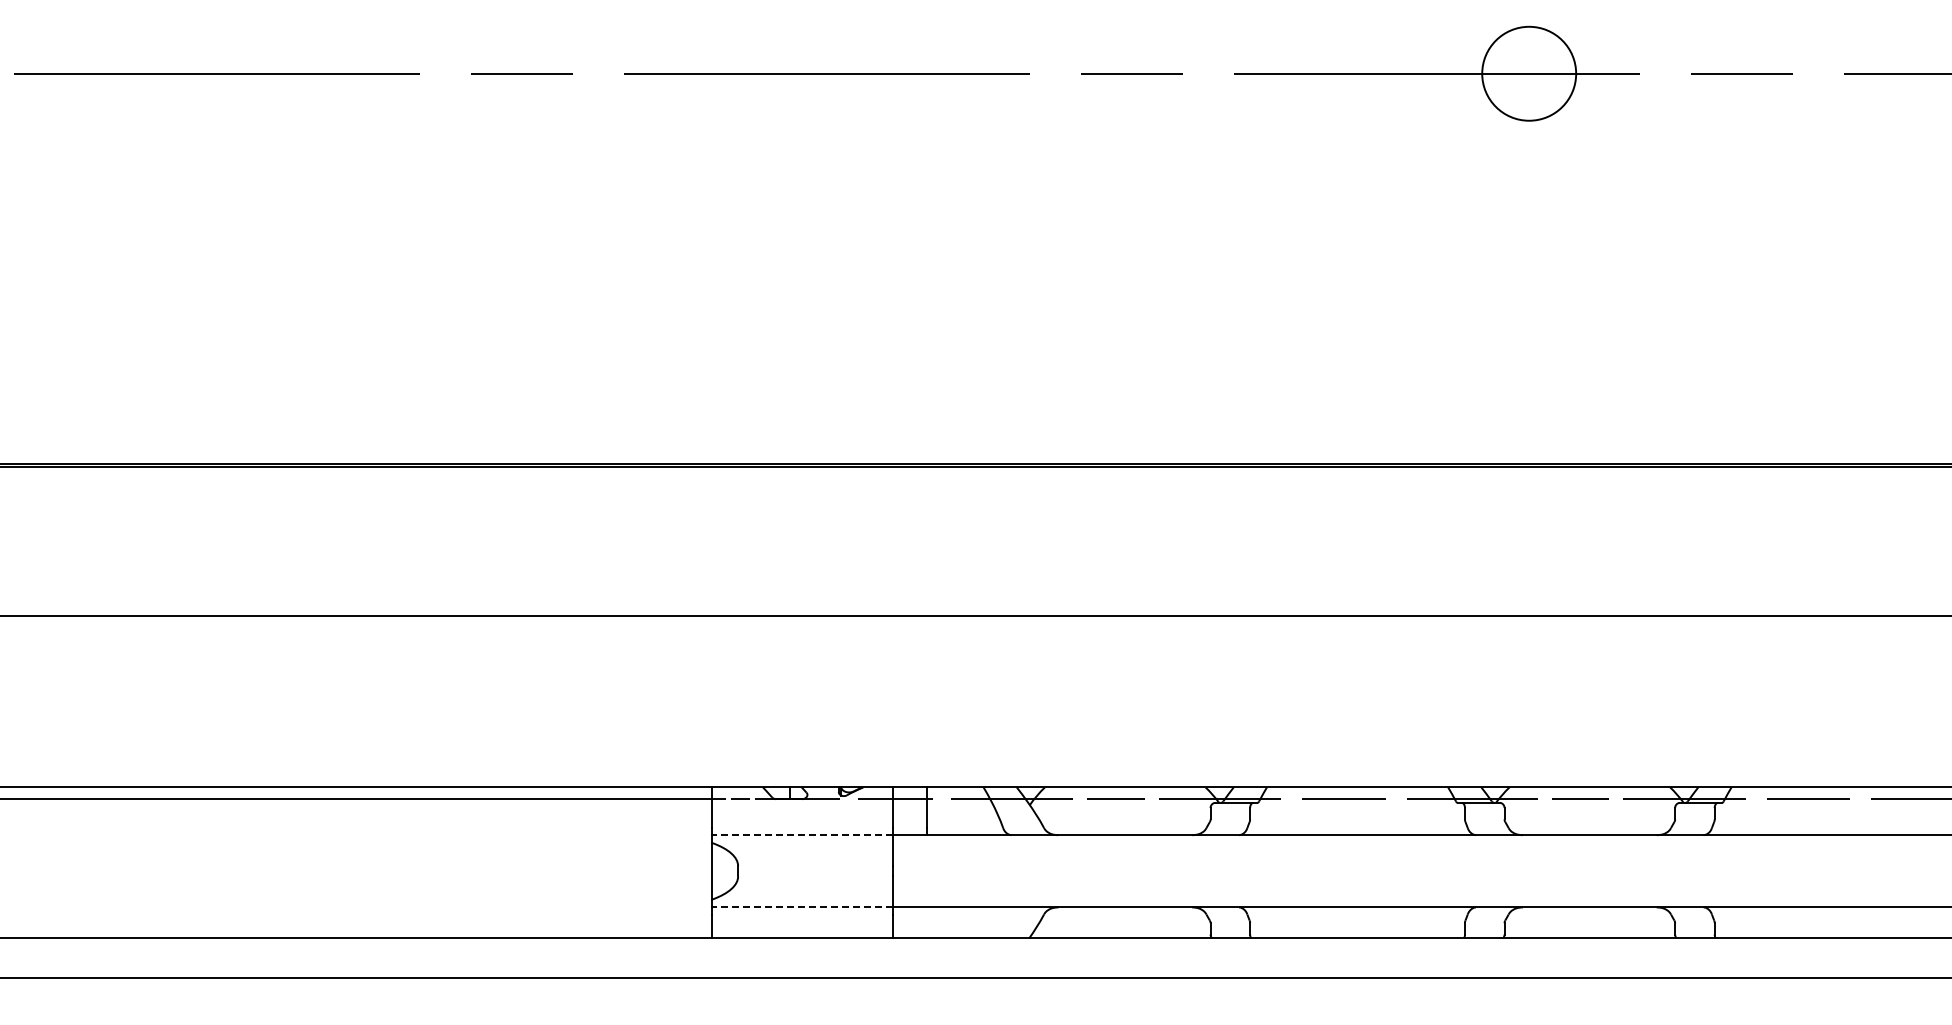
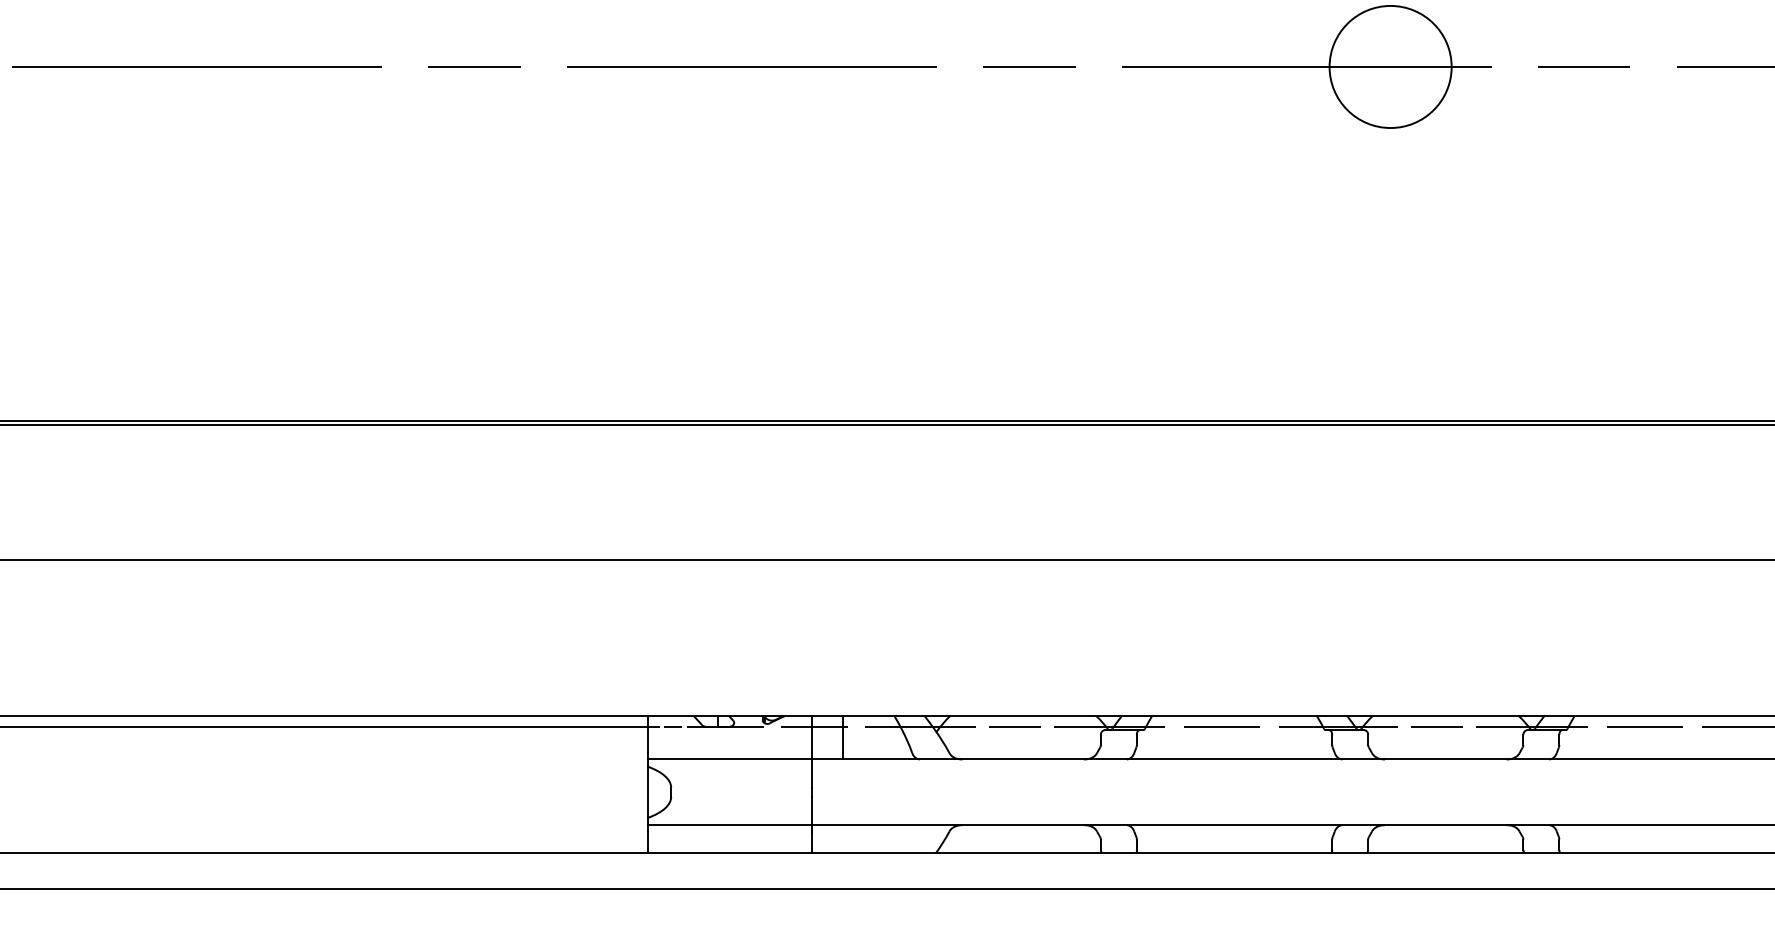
circle: (1529, 73) -> (1390, 66), size x1.43
line: (802, 835) -> (729, 759), dashed -> solid
line: (802, 907) -> (729, 825), dashed -> solid

